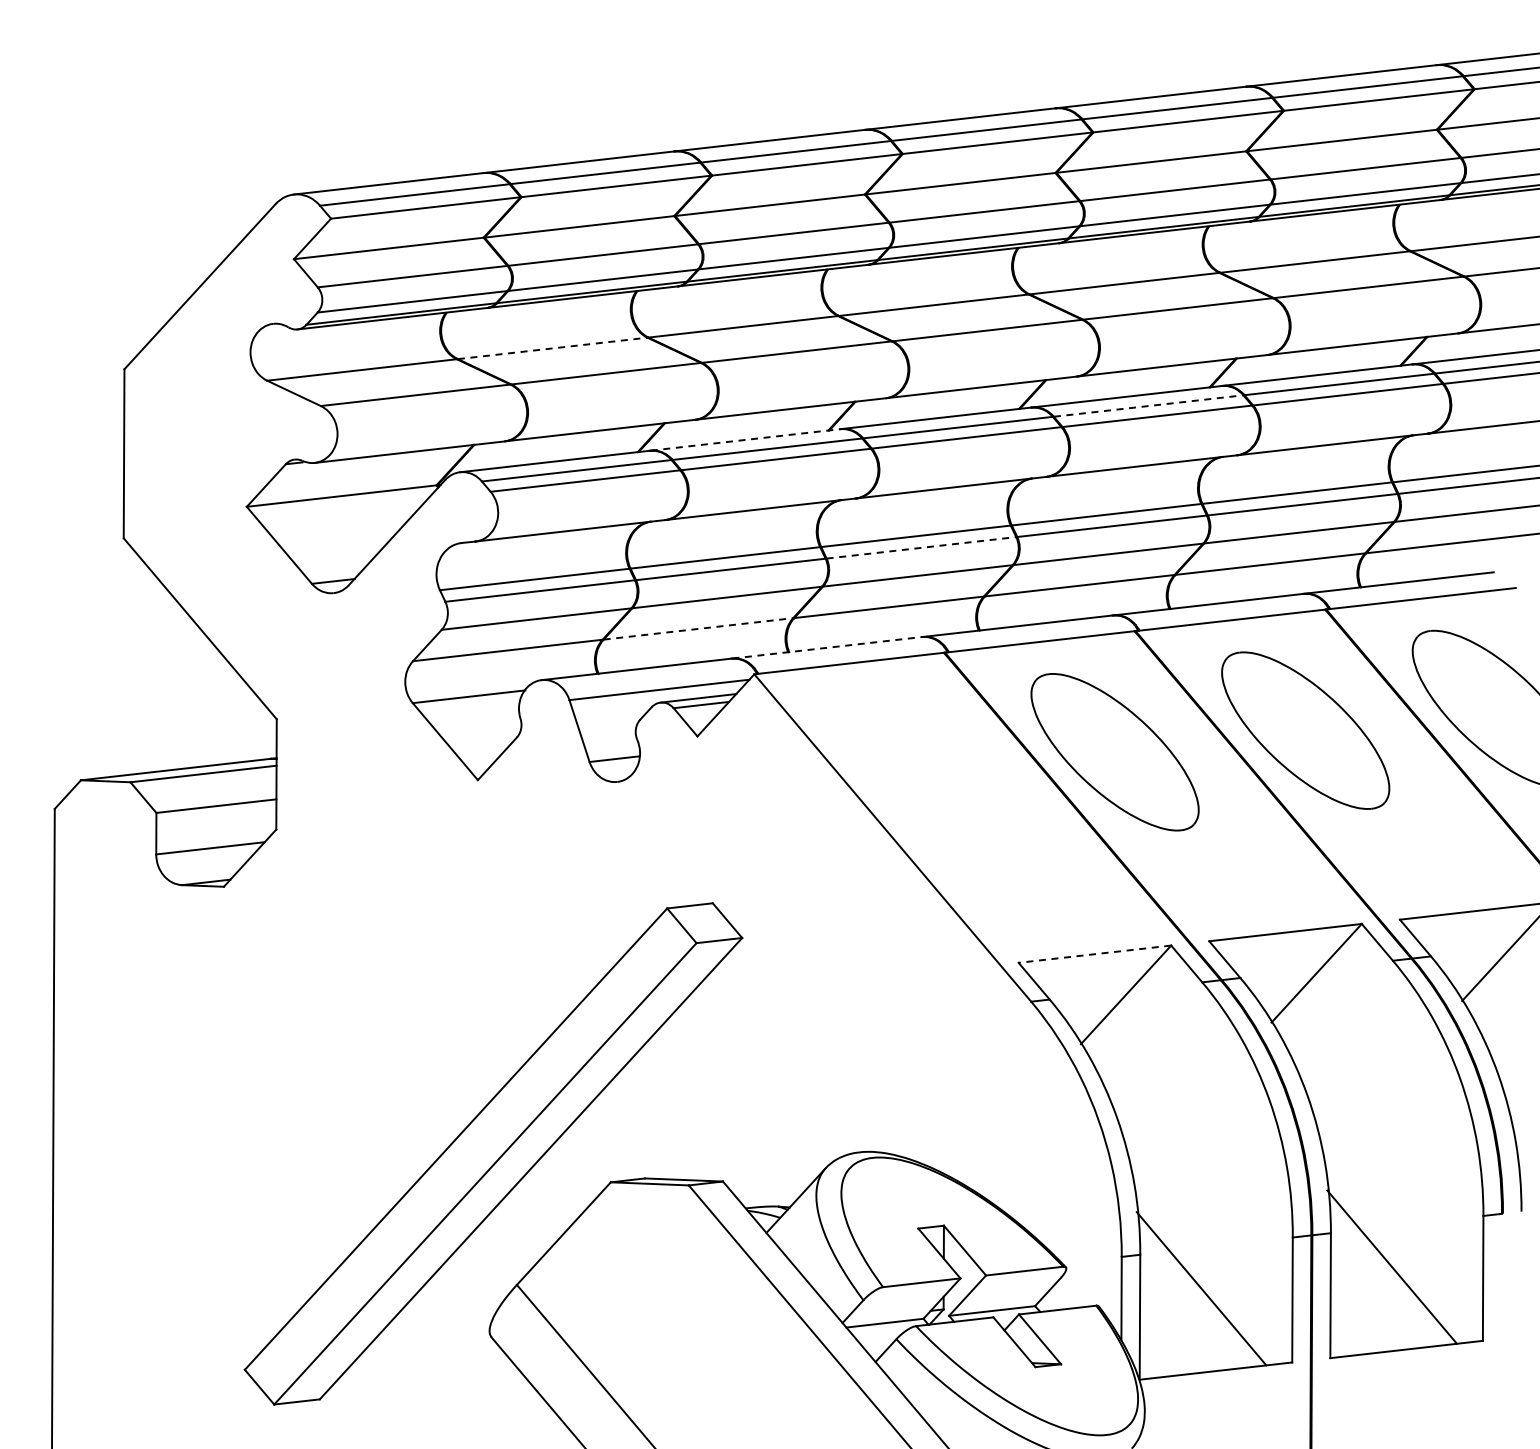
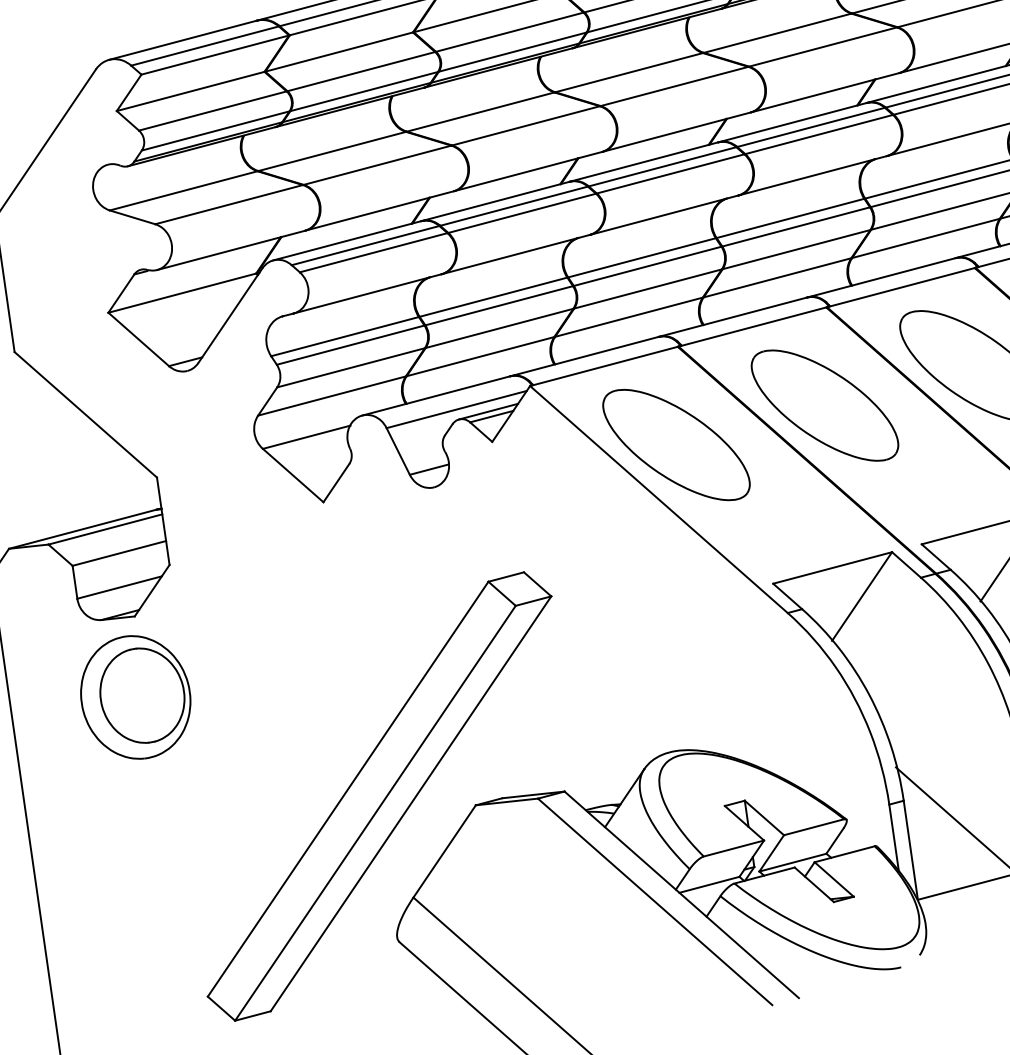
line: (553, 348) -> (332, 151), dashed -> solid
line: (1149, 405) -> (811, 126), dashed -> solid
line: (746, 439) -> (496, 200), dashed -> solid
line: (921, 547) -> (647, 266), dashed -> solid
line: (698, 628) -> (480, 356), dashed -> solid
line: (827, 647) -> (584, 356), dashed -> solid
part: (924, 773) -> (676, 444), added
line: (1094, 954) -> (832, 568), dashed -> solid
part: (209, 987) -> (135, 697), added

